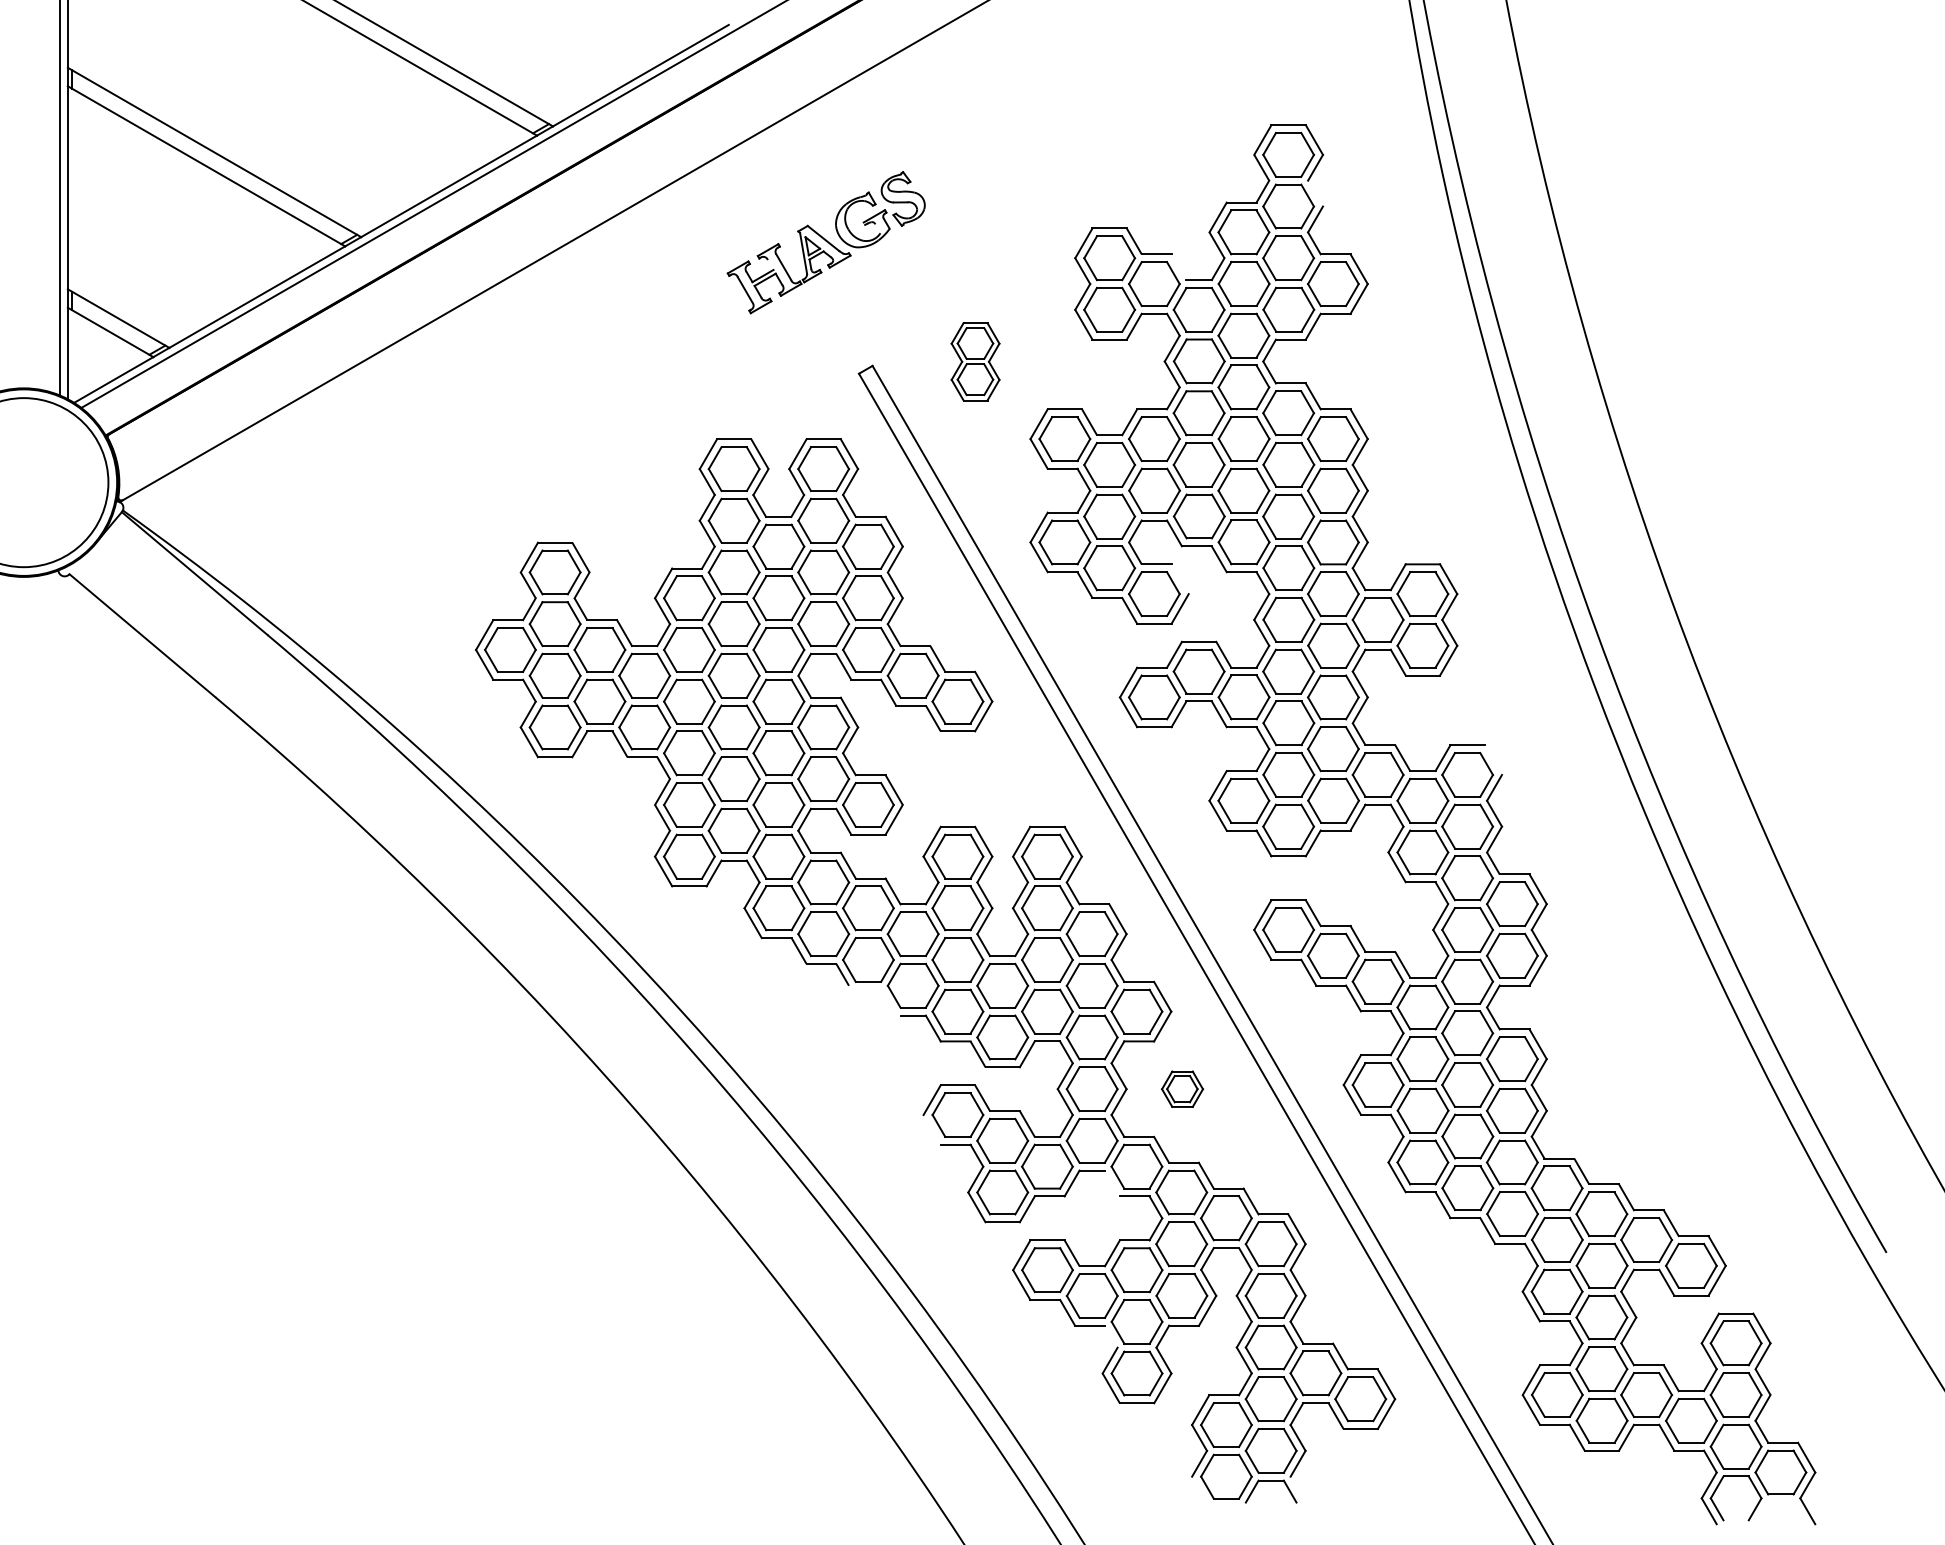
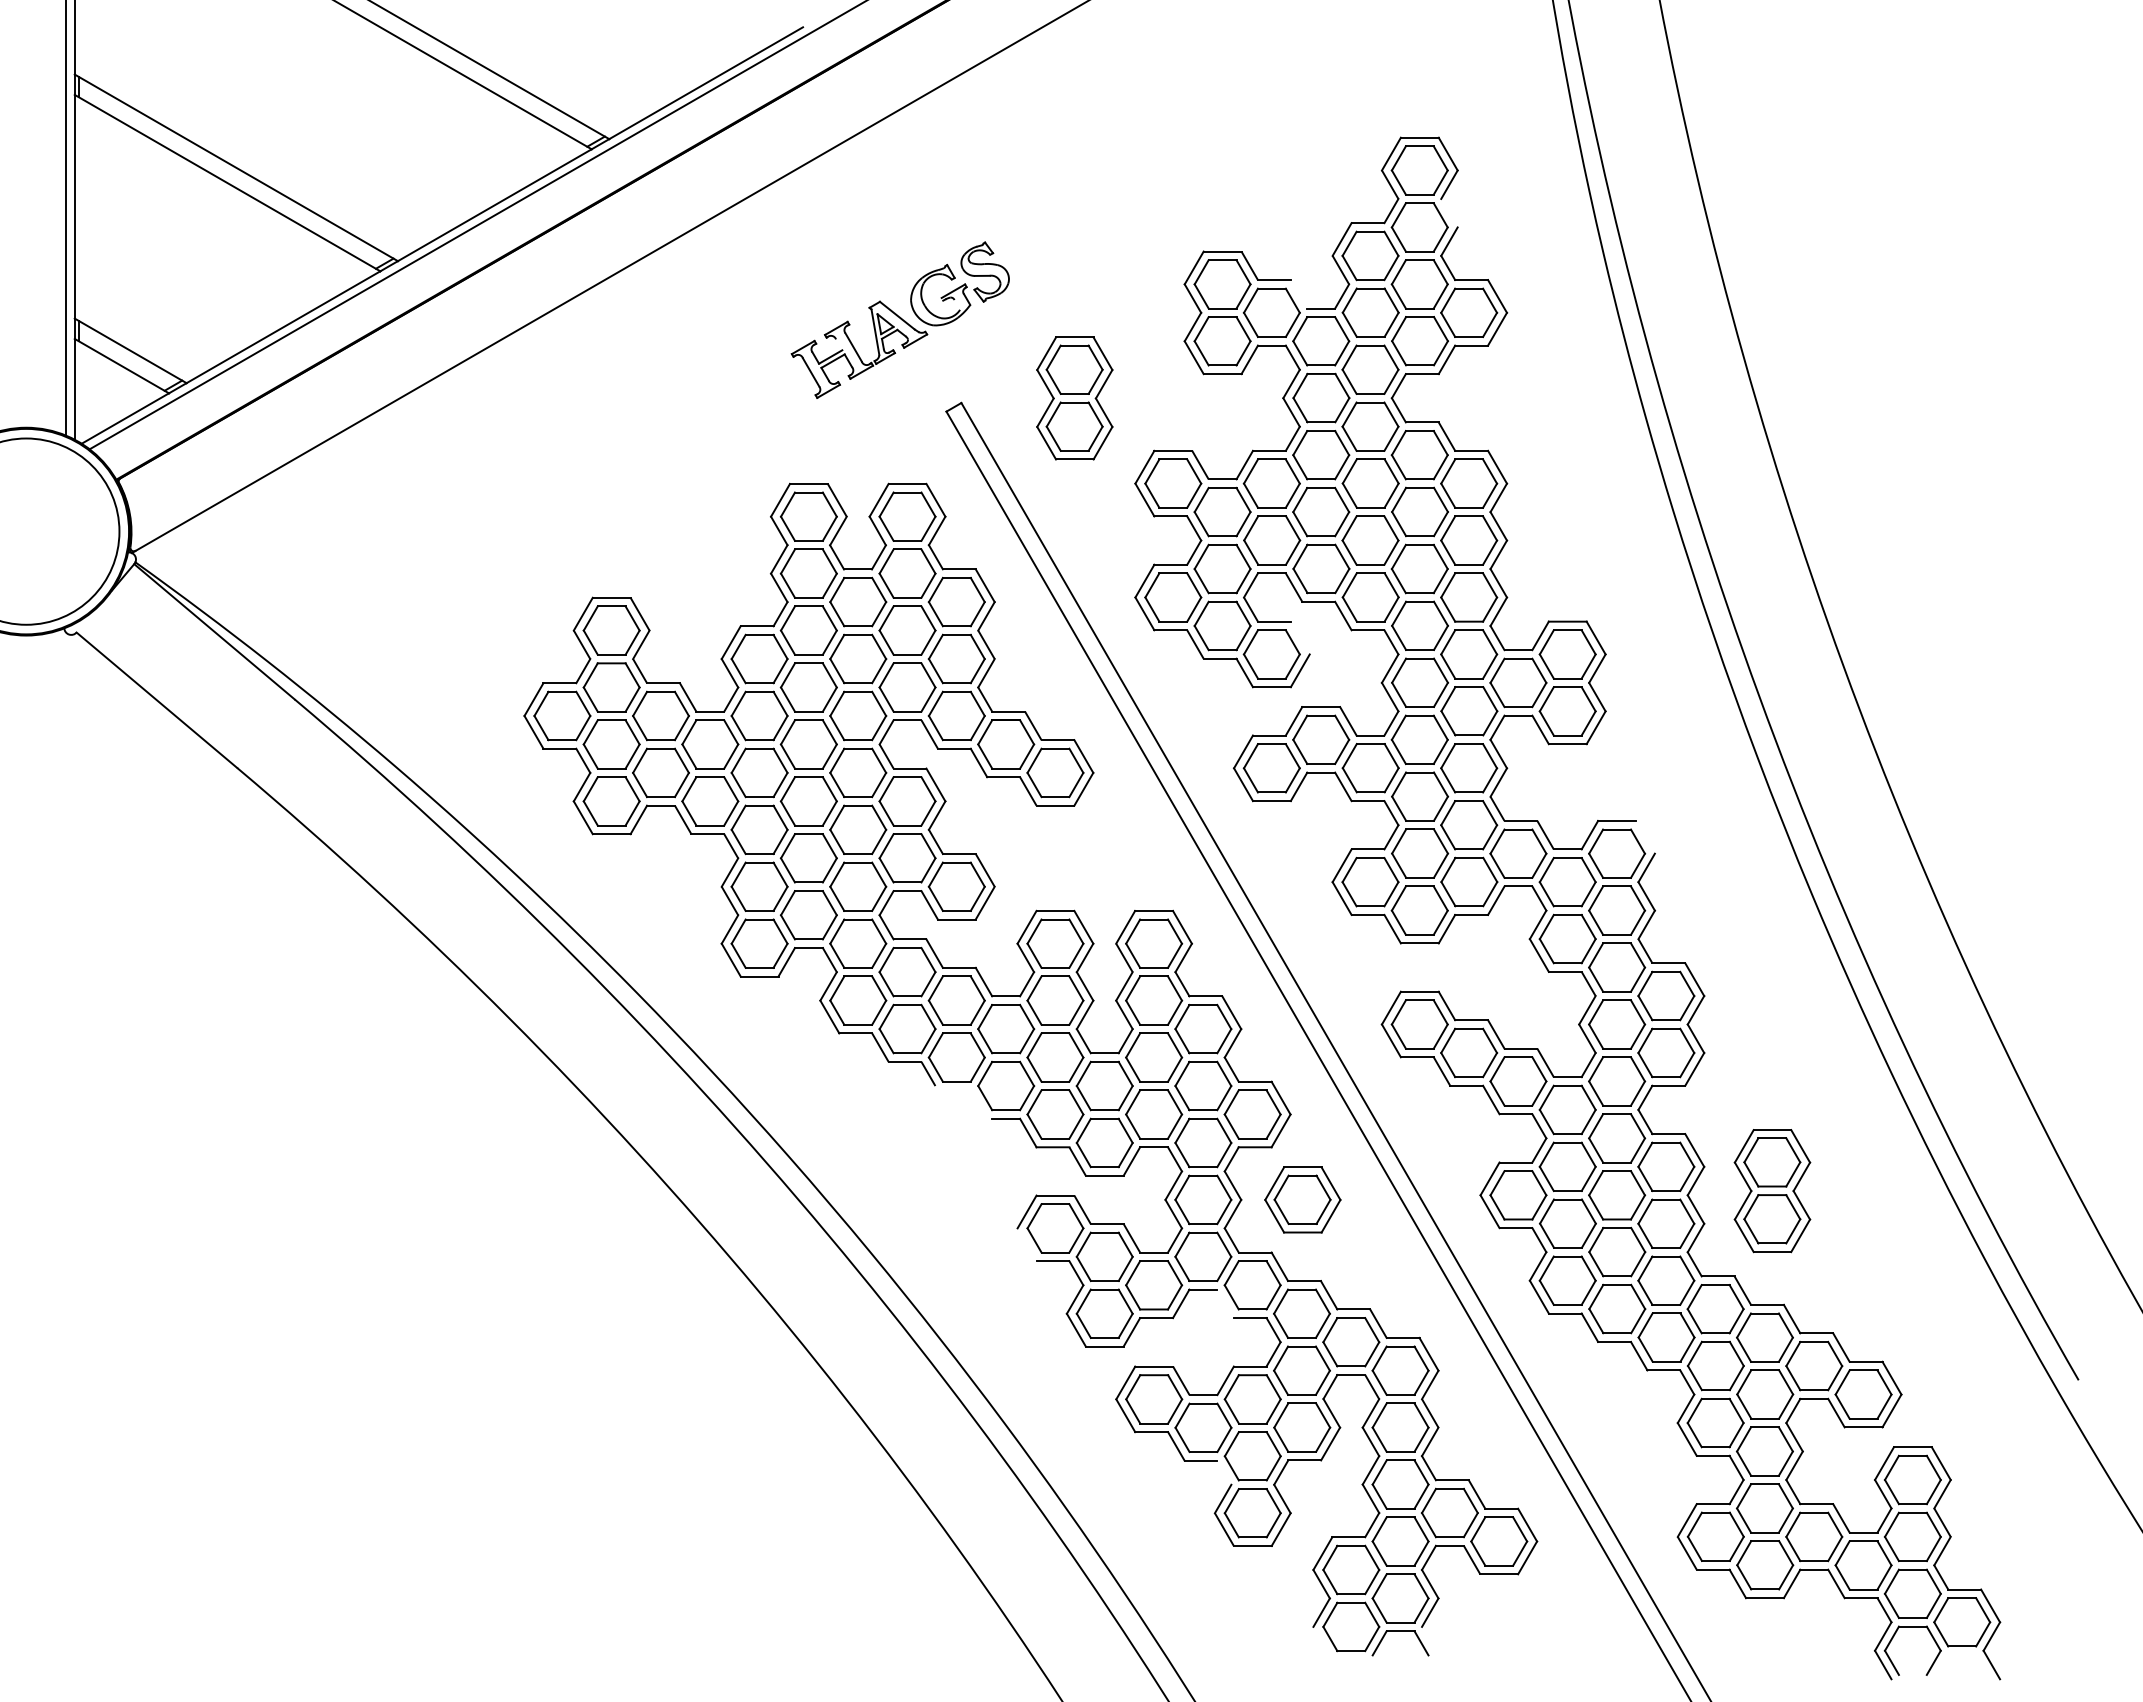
part: (825, 242) -> (899, 319), moved
part: (975, 361) -> (1074, 398), size x1.43
part: (1608, 1081) -> (1772, 1191), added
part: (1182, 1088) -> (1302, 1199), size x1.67

